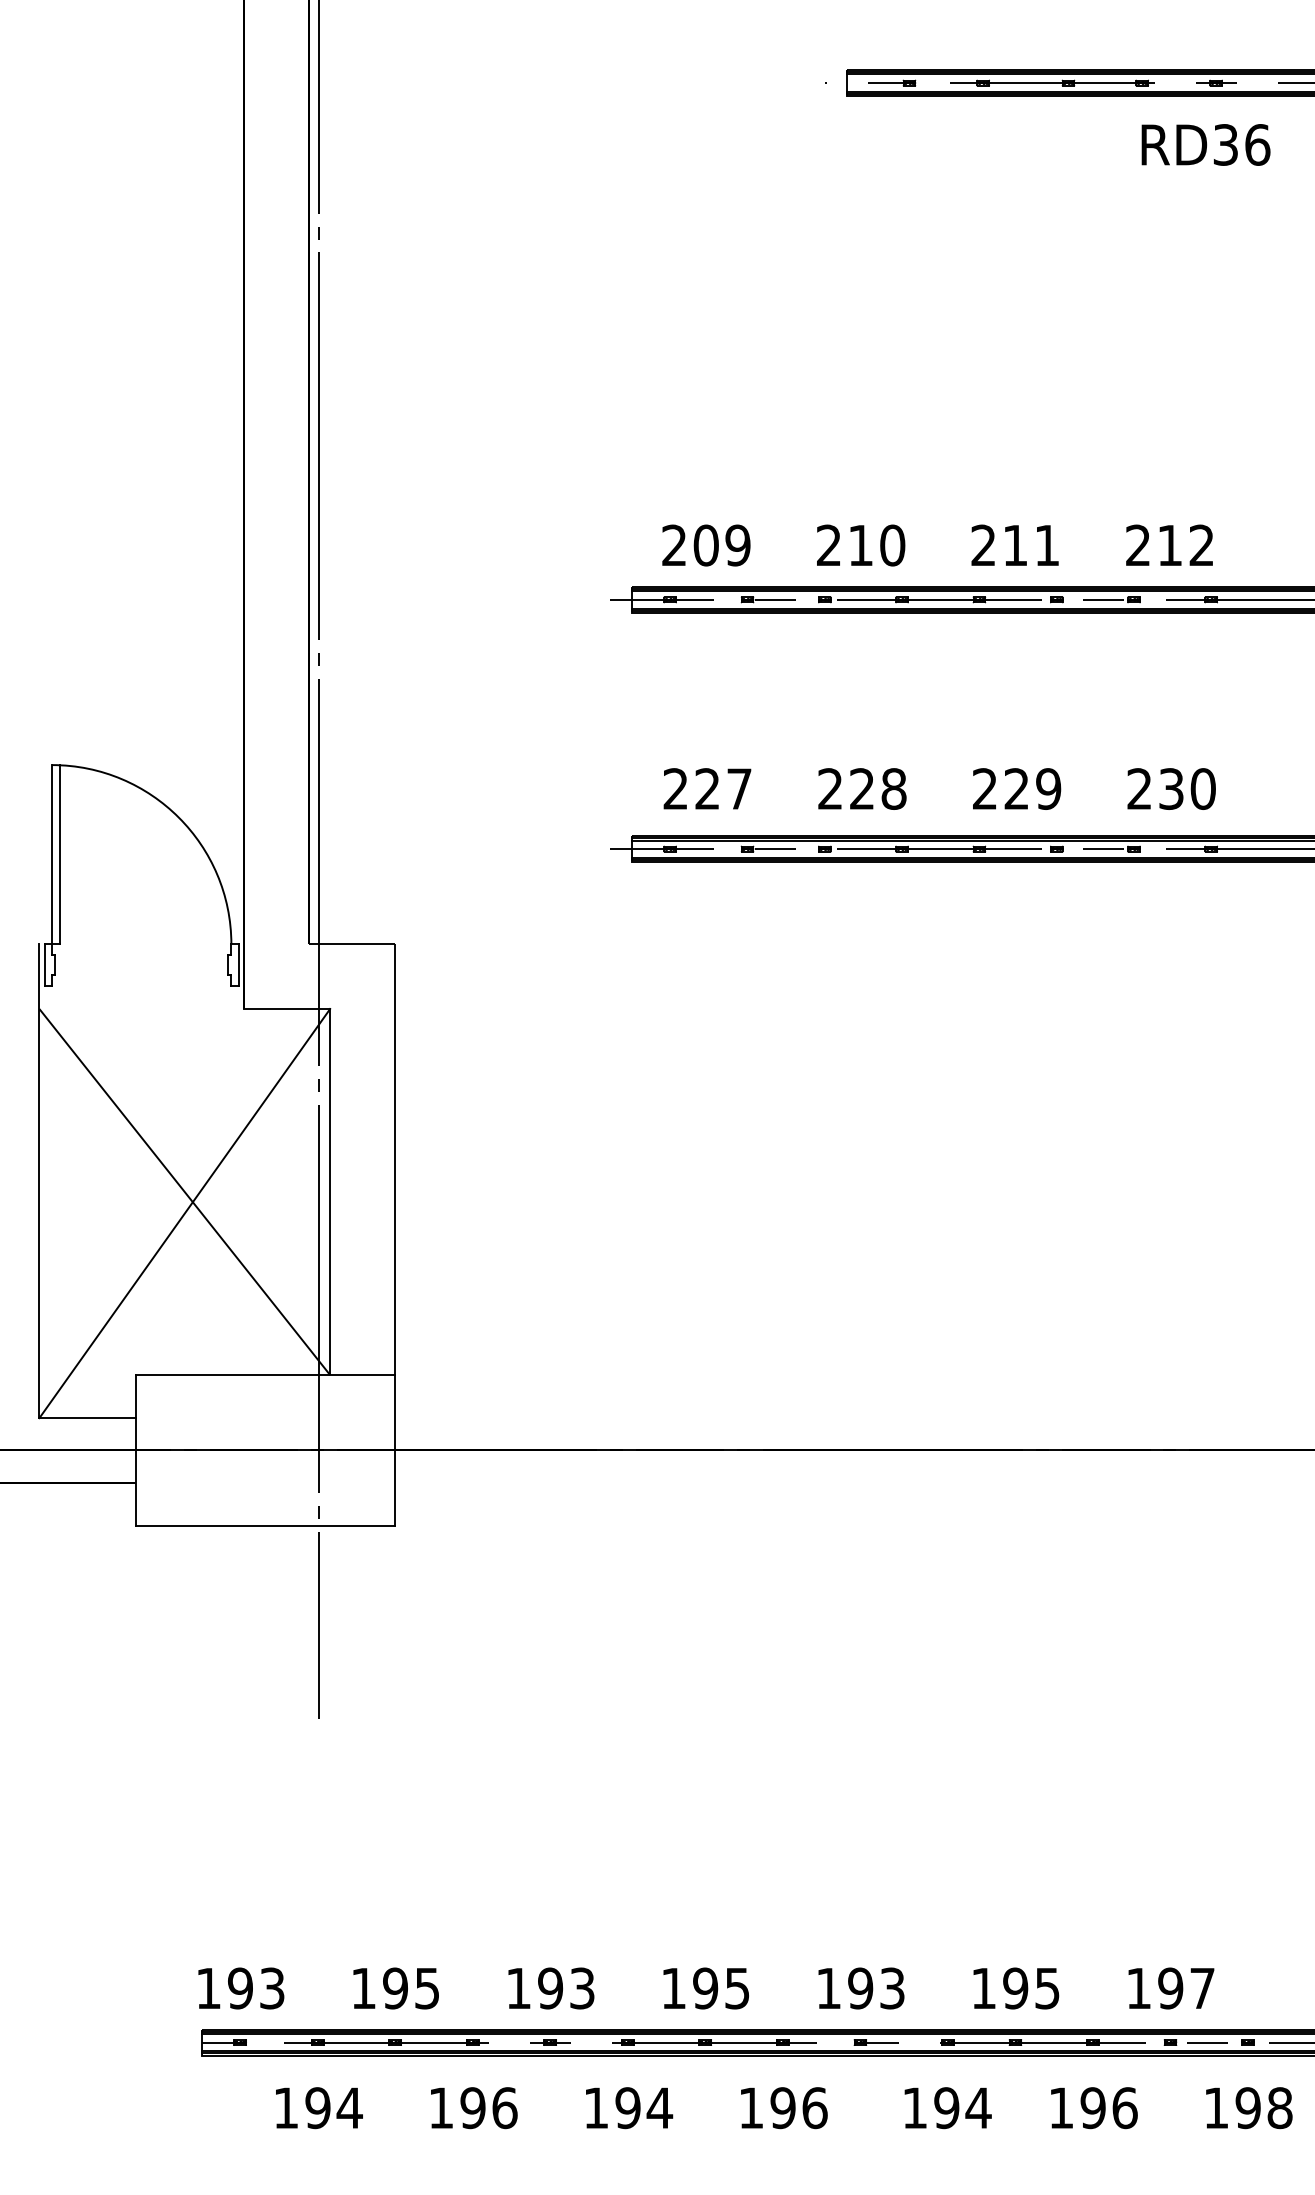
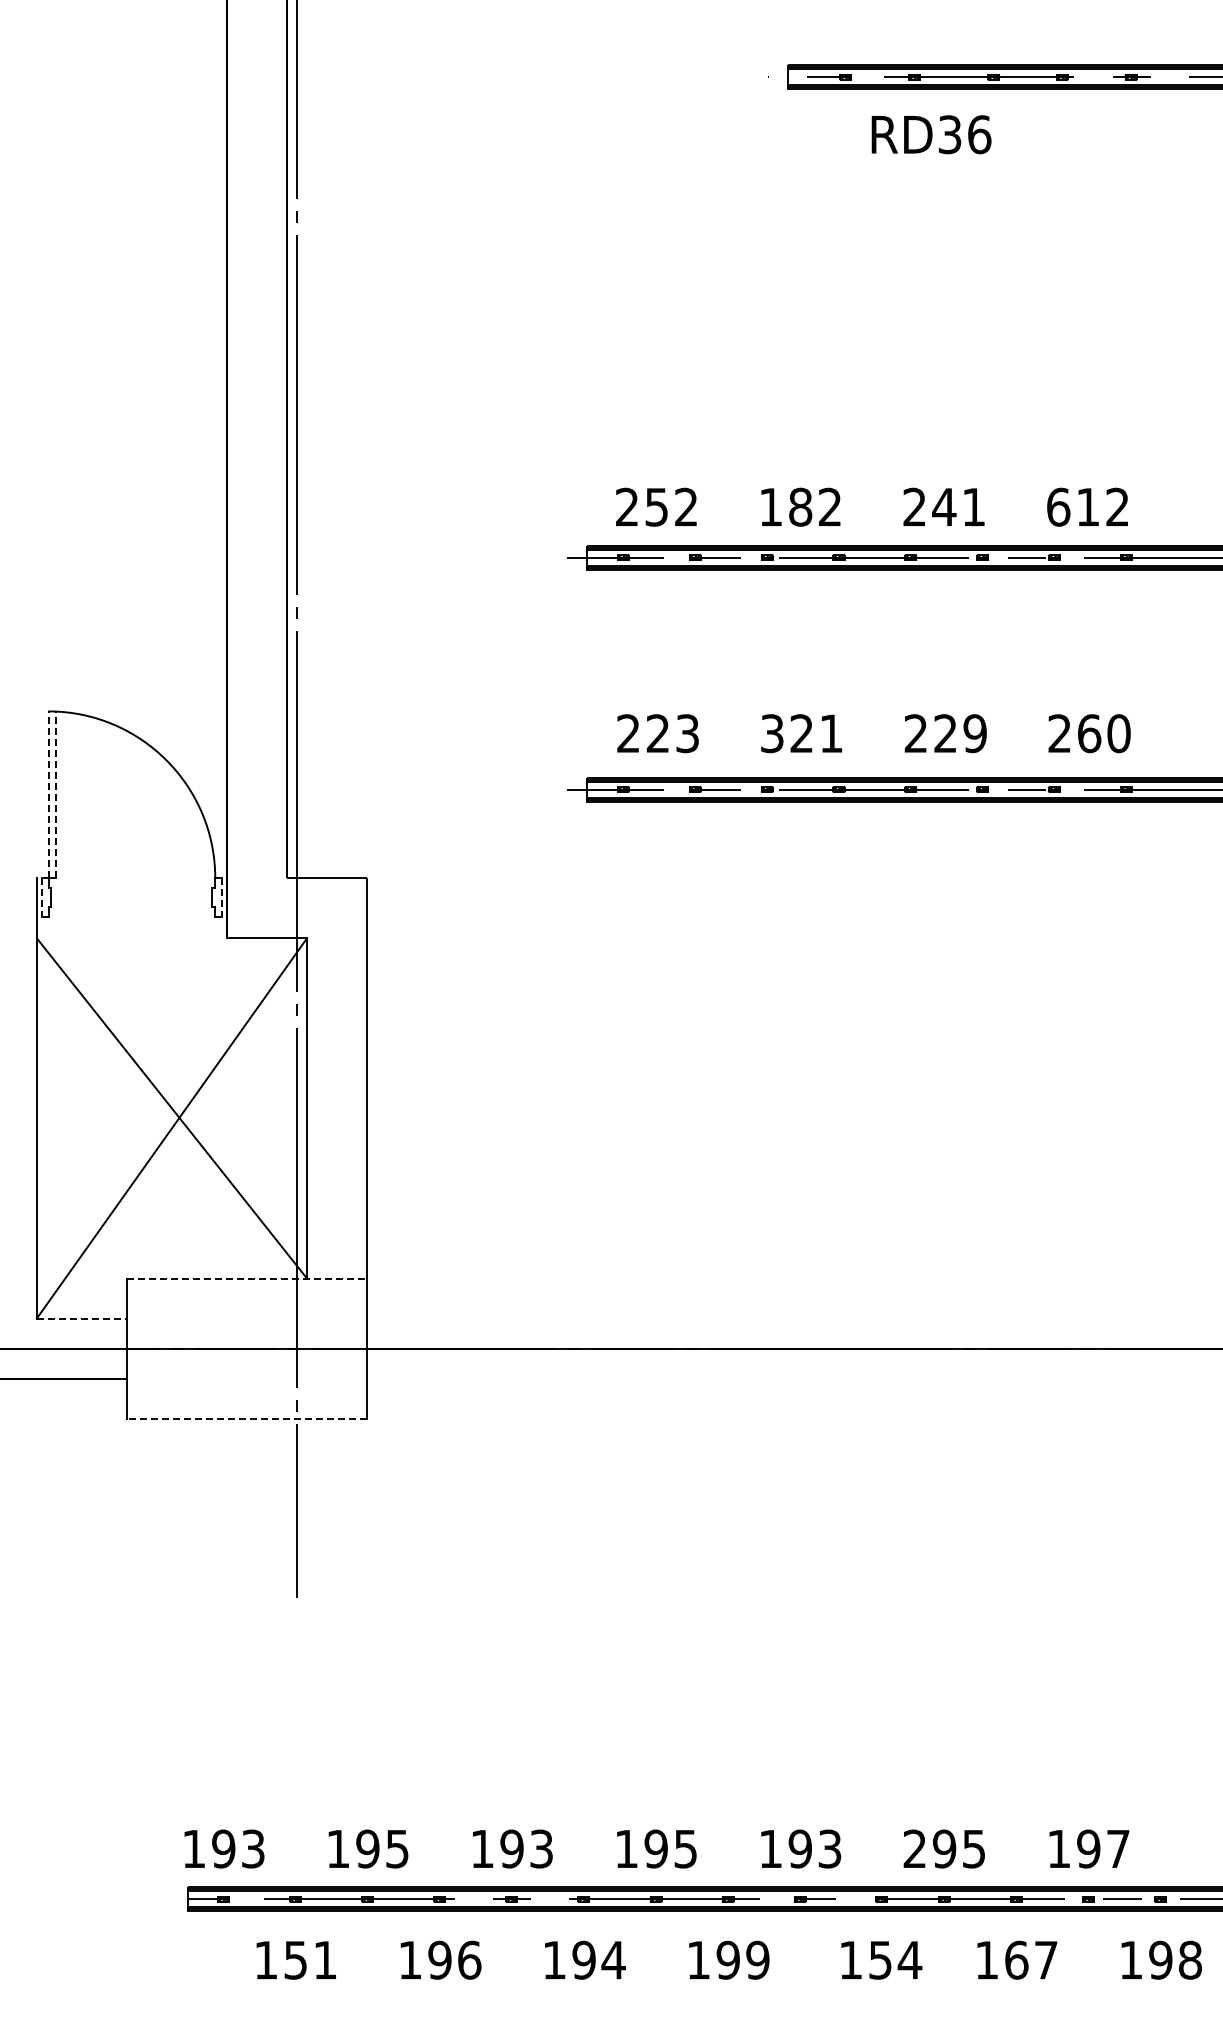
text: (1205, 144) -> (931, 134), moved
text: (722, 544) -> (671, 506), 209 -> 252
text: (860, 544) -> (800, 506), 210 -> 182
text: (1015, 544) -> (944, 506), 211 -> 241
text: (1138, 544) -> (1058, 506), 212 -> 612
text: (739, 788) -> (687, 733), 227 -> 223
text: (862, 788) -> (802, 733), 228 -> 321
text: (1171, 788) -> (1089, 733), 230 -> 260
line: (52, 854) -> (48, 794), solid -> dashed
line: (60, 854) -> (56, 794), solid -> dashed
line: (44, 965) -> (41, 897), solid -> dashed
line: (238, 965) -> (221, 897), solid -> dashed
line: (266, 1374) -> (247, 1278), solid -> dashed
line: (88, 1417) -> (82, 1318), solid -> dashed
line: (264, 1525) -> (246, 1418), solid -> dashed
text: (983, 1987) -> (914, 1848), 195 -> 295
text: (333, 2107) -> (310, 1959), 194 -> 151
text: (814, 2107) -> (757, 1959), 196 -> 199
text: (946, 2107) -> (880, 1959), 194 -> 154
text: (1109, 2107) -> (1031, 1959), 196 -> 167

